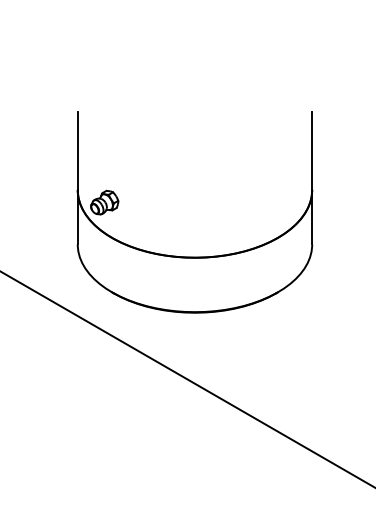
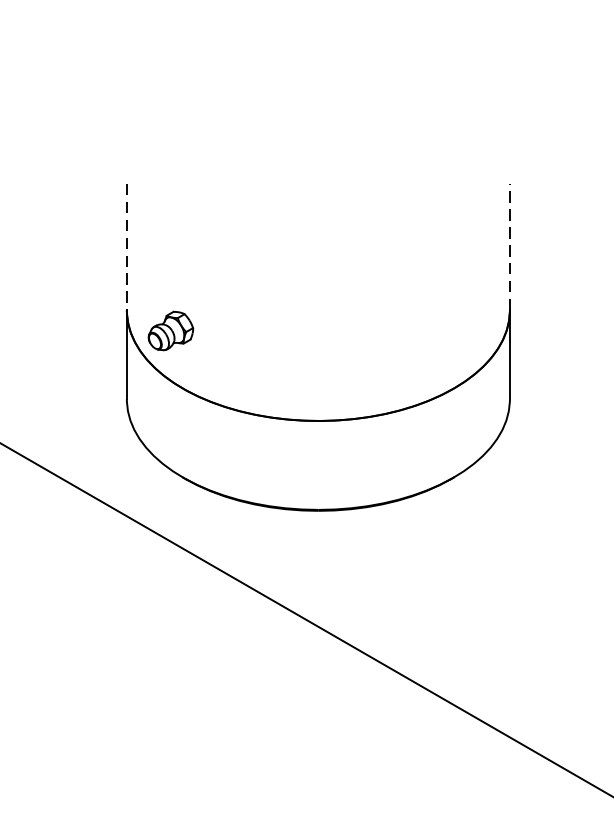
line: (77, 151) -> (126, 247), solid -> dashed
line: (312, 151) -> (510, 247), solid -> dashed

